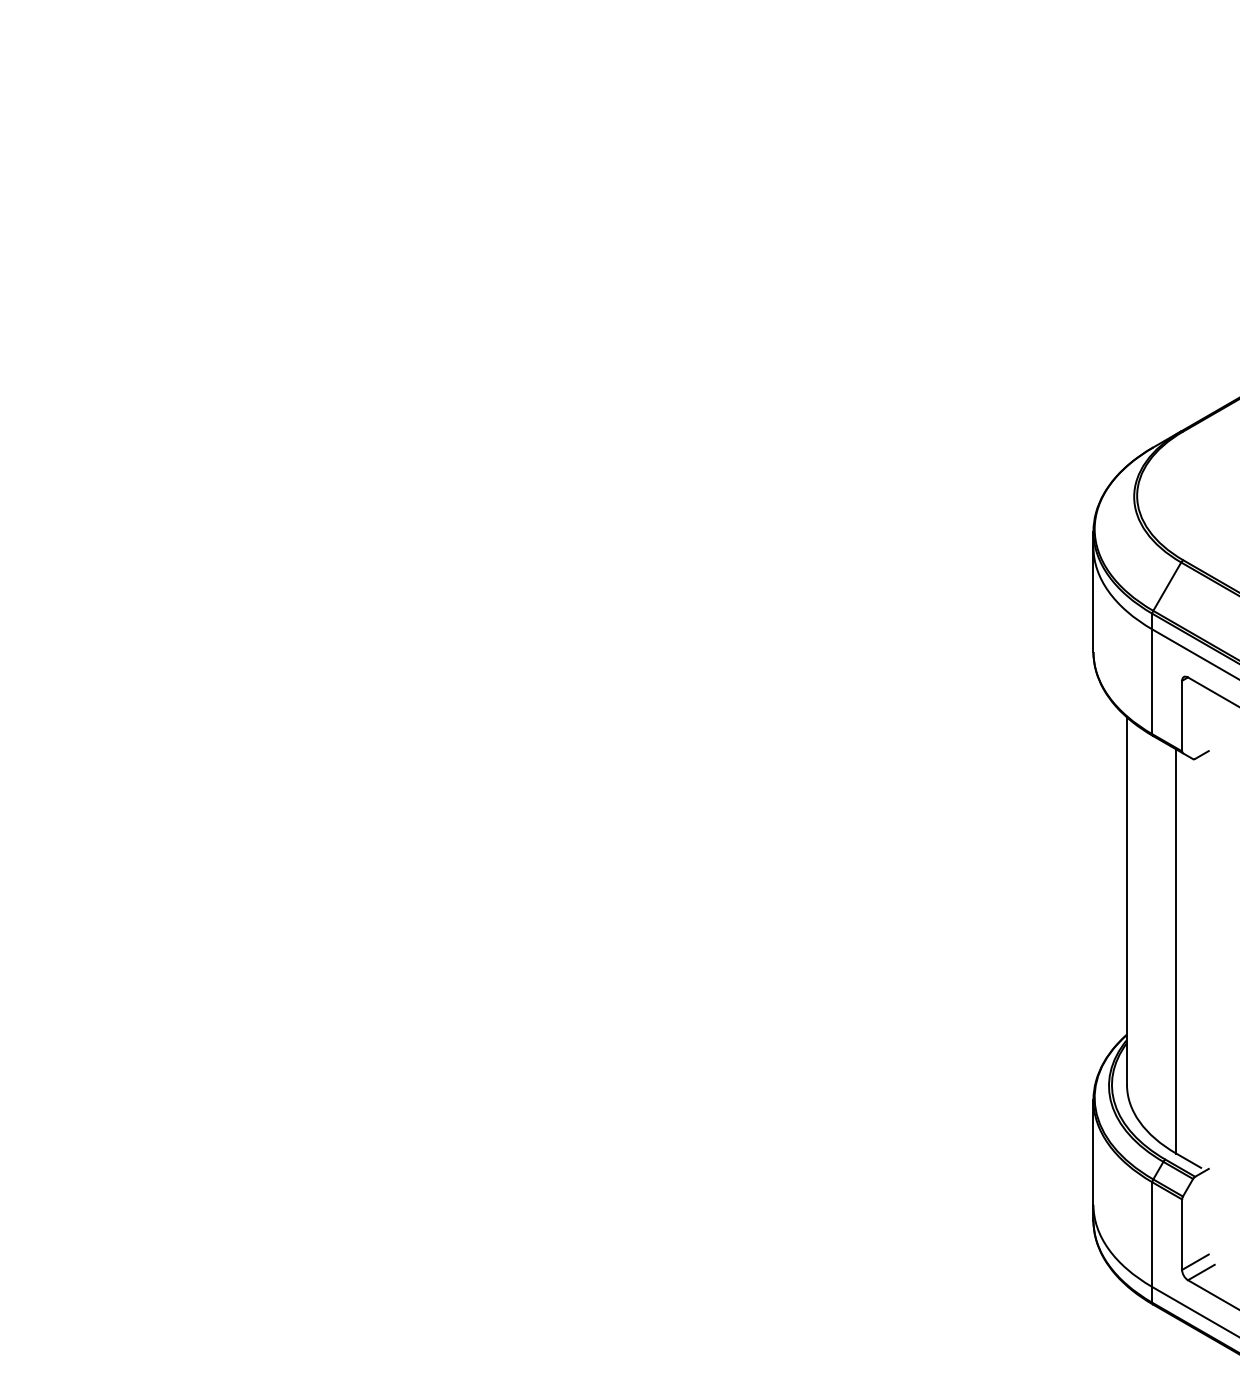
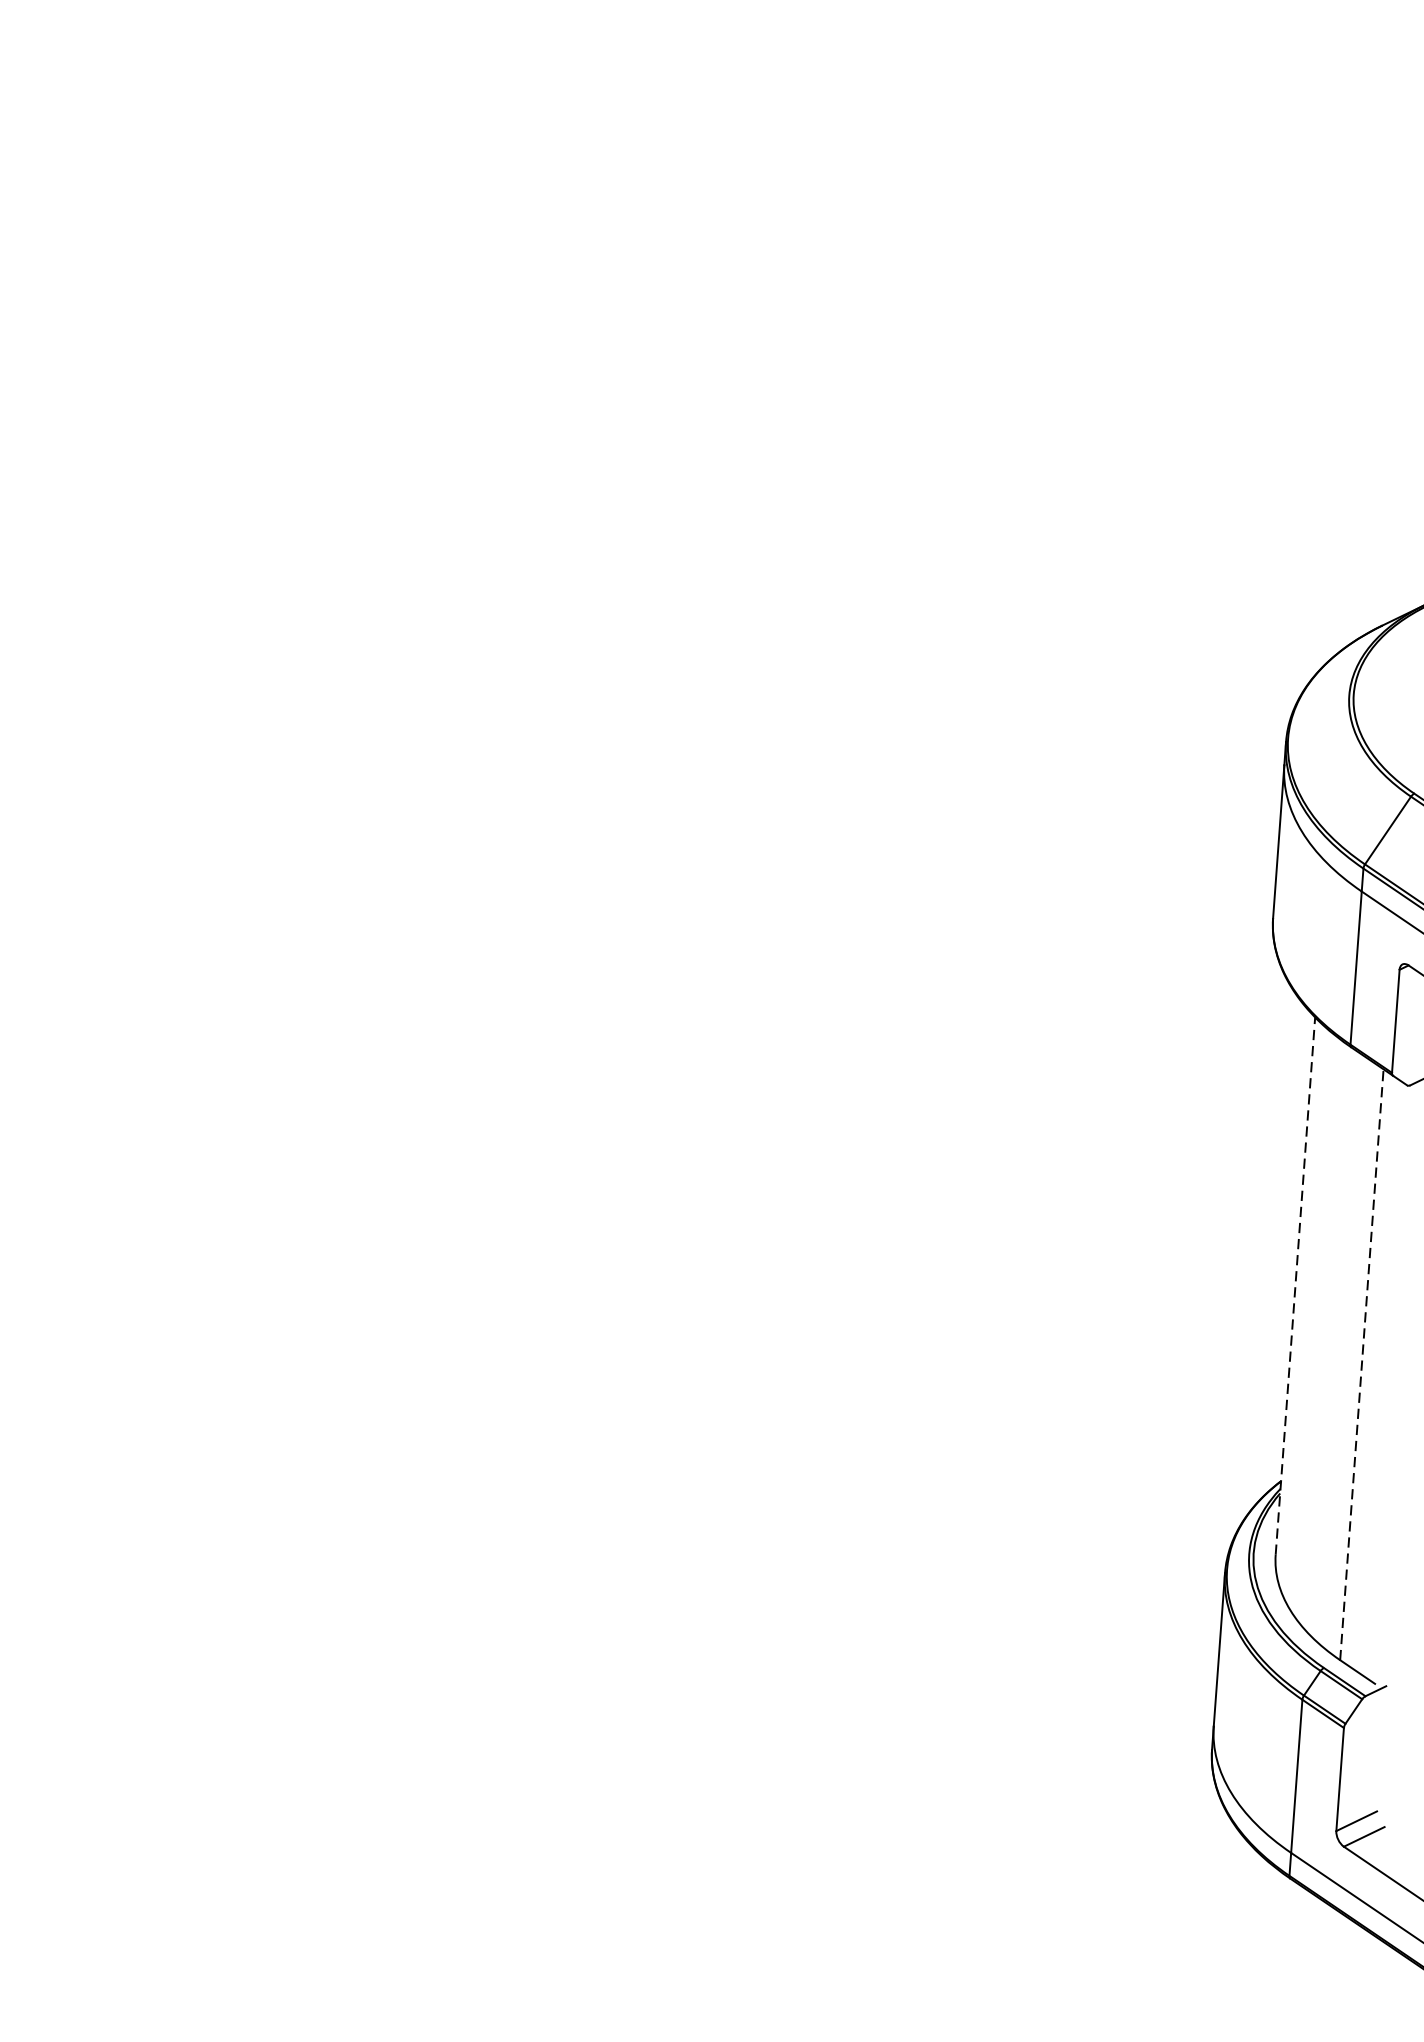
line: (1127, 901) -> (1296, 1286), solid -> dashed
line: (1176, 950) -> (1362, 1363), solid -> dashed

